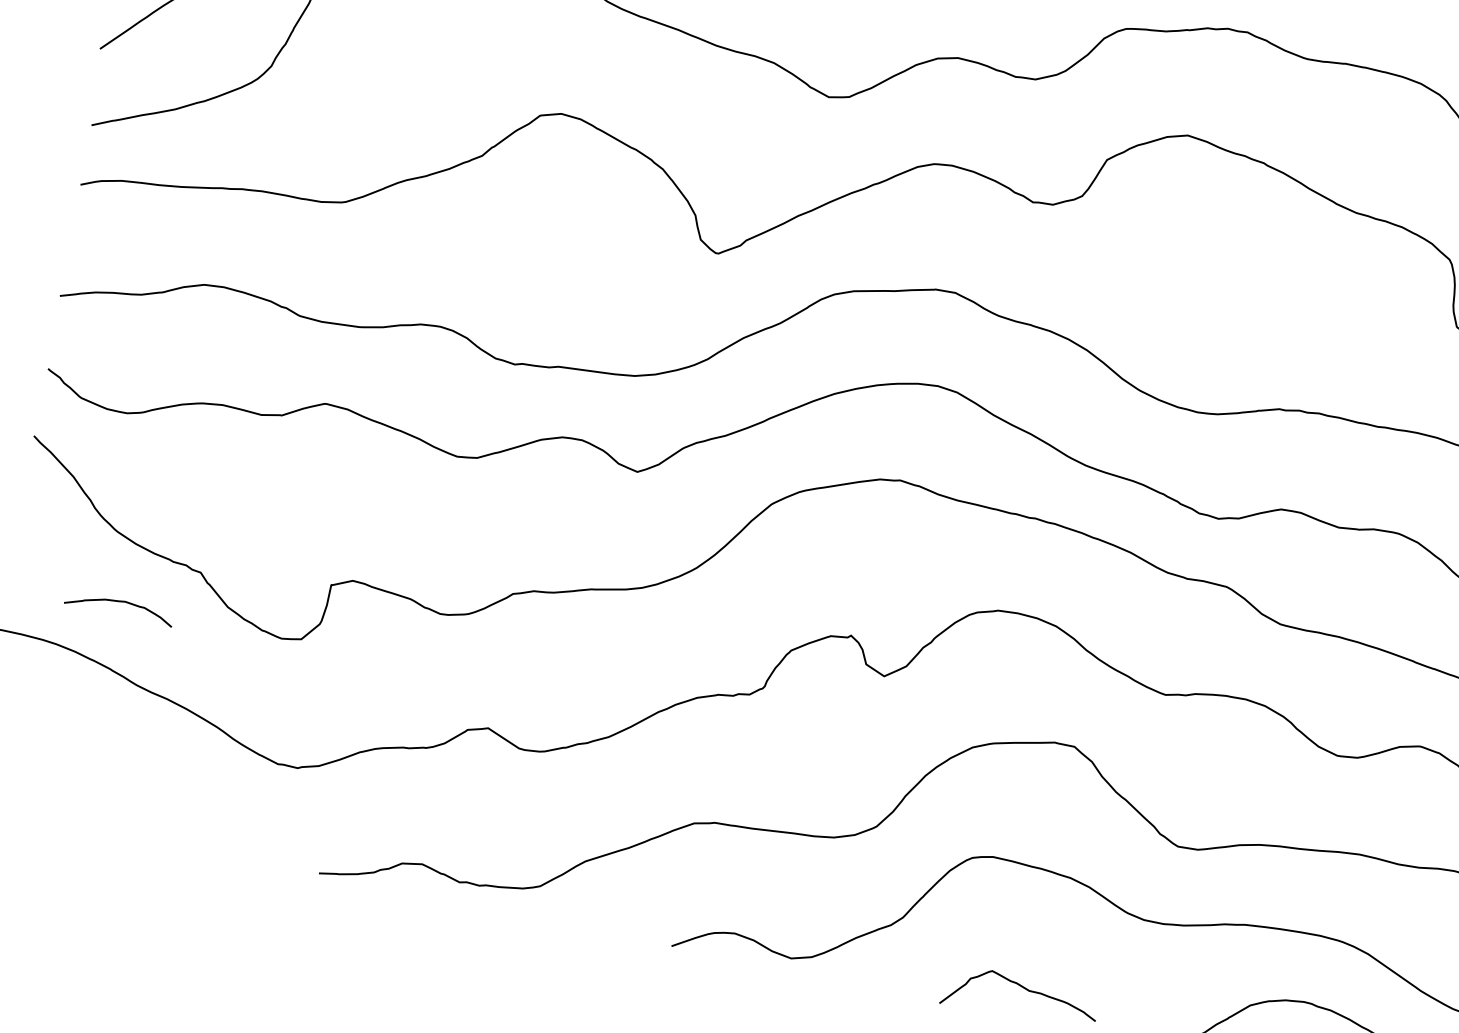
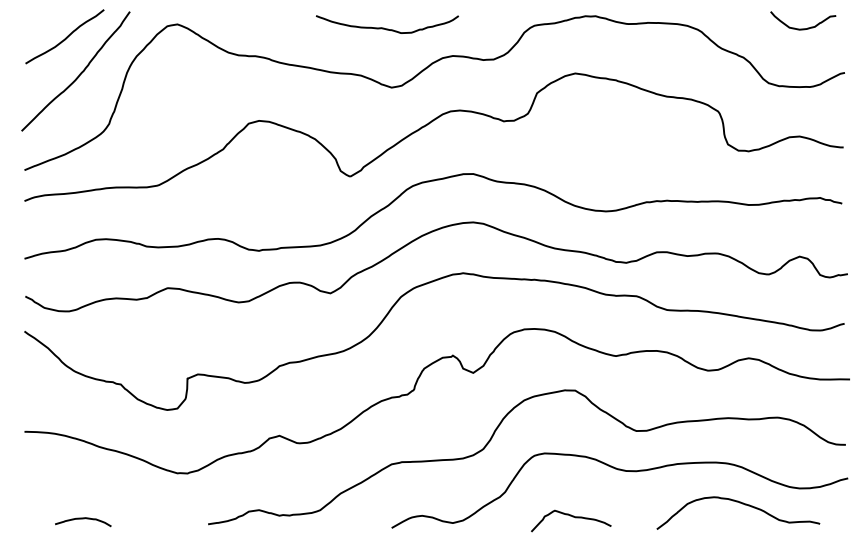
curve: (120, 603) -> (83, 519), moved

